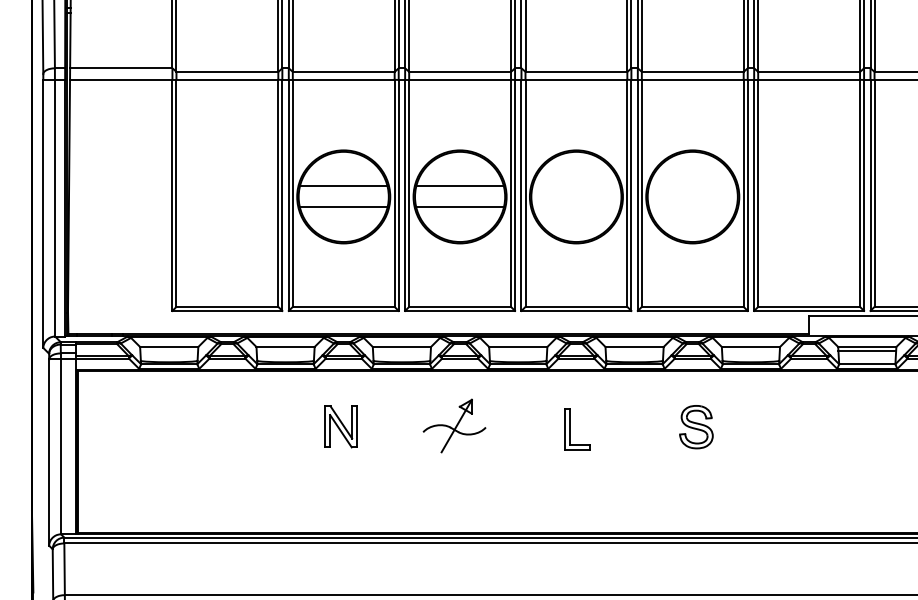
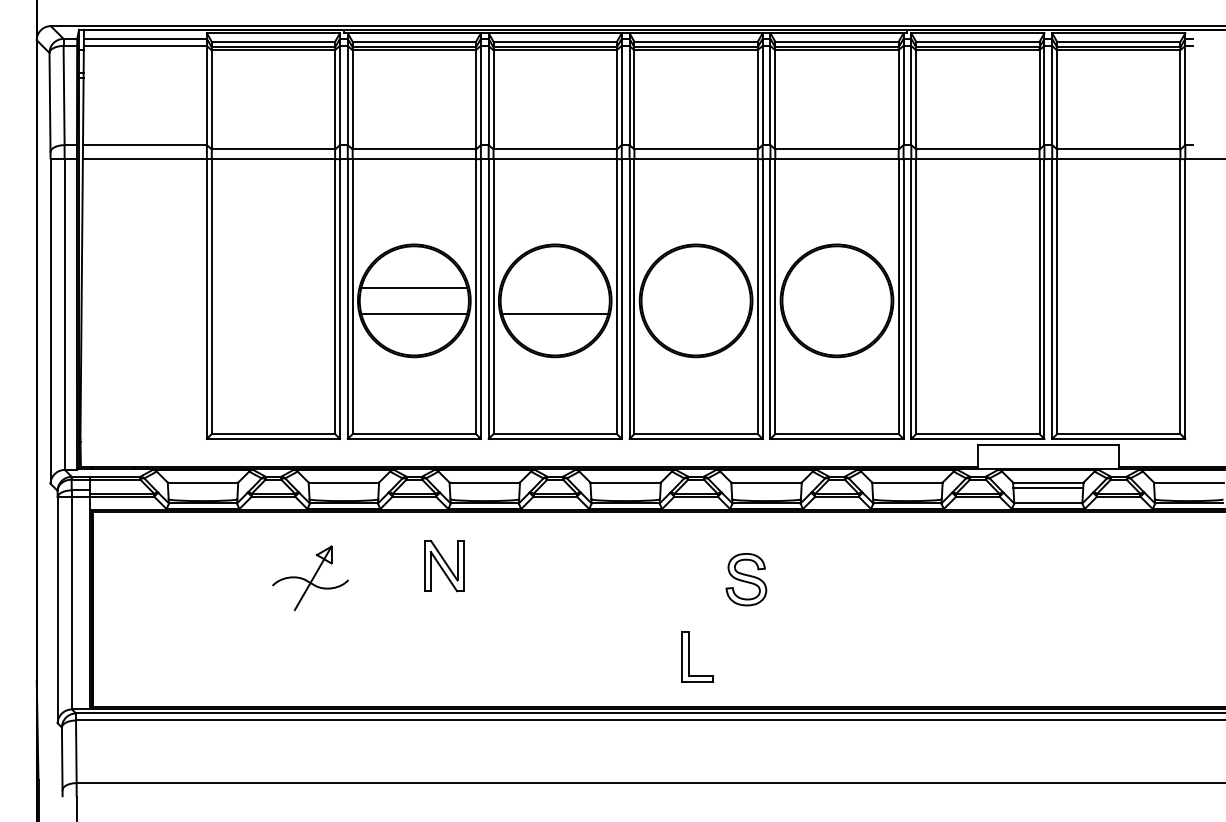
line: (460, 186) -> (555, 288), removed
part: (454, 426) -> (310, 578), moved
part: (341, 427) -> (444, 566), moved
part: (696, 427) -> (746, 579), moved
part: (570, 428) -> (689, 656), moved

